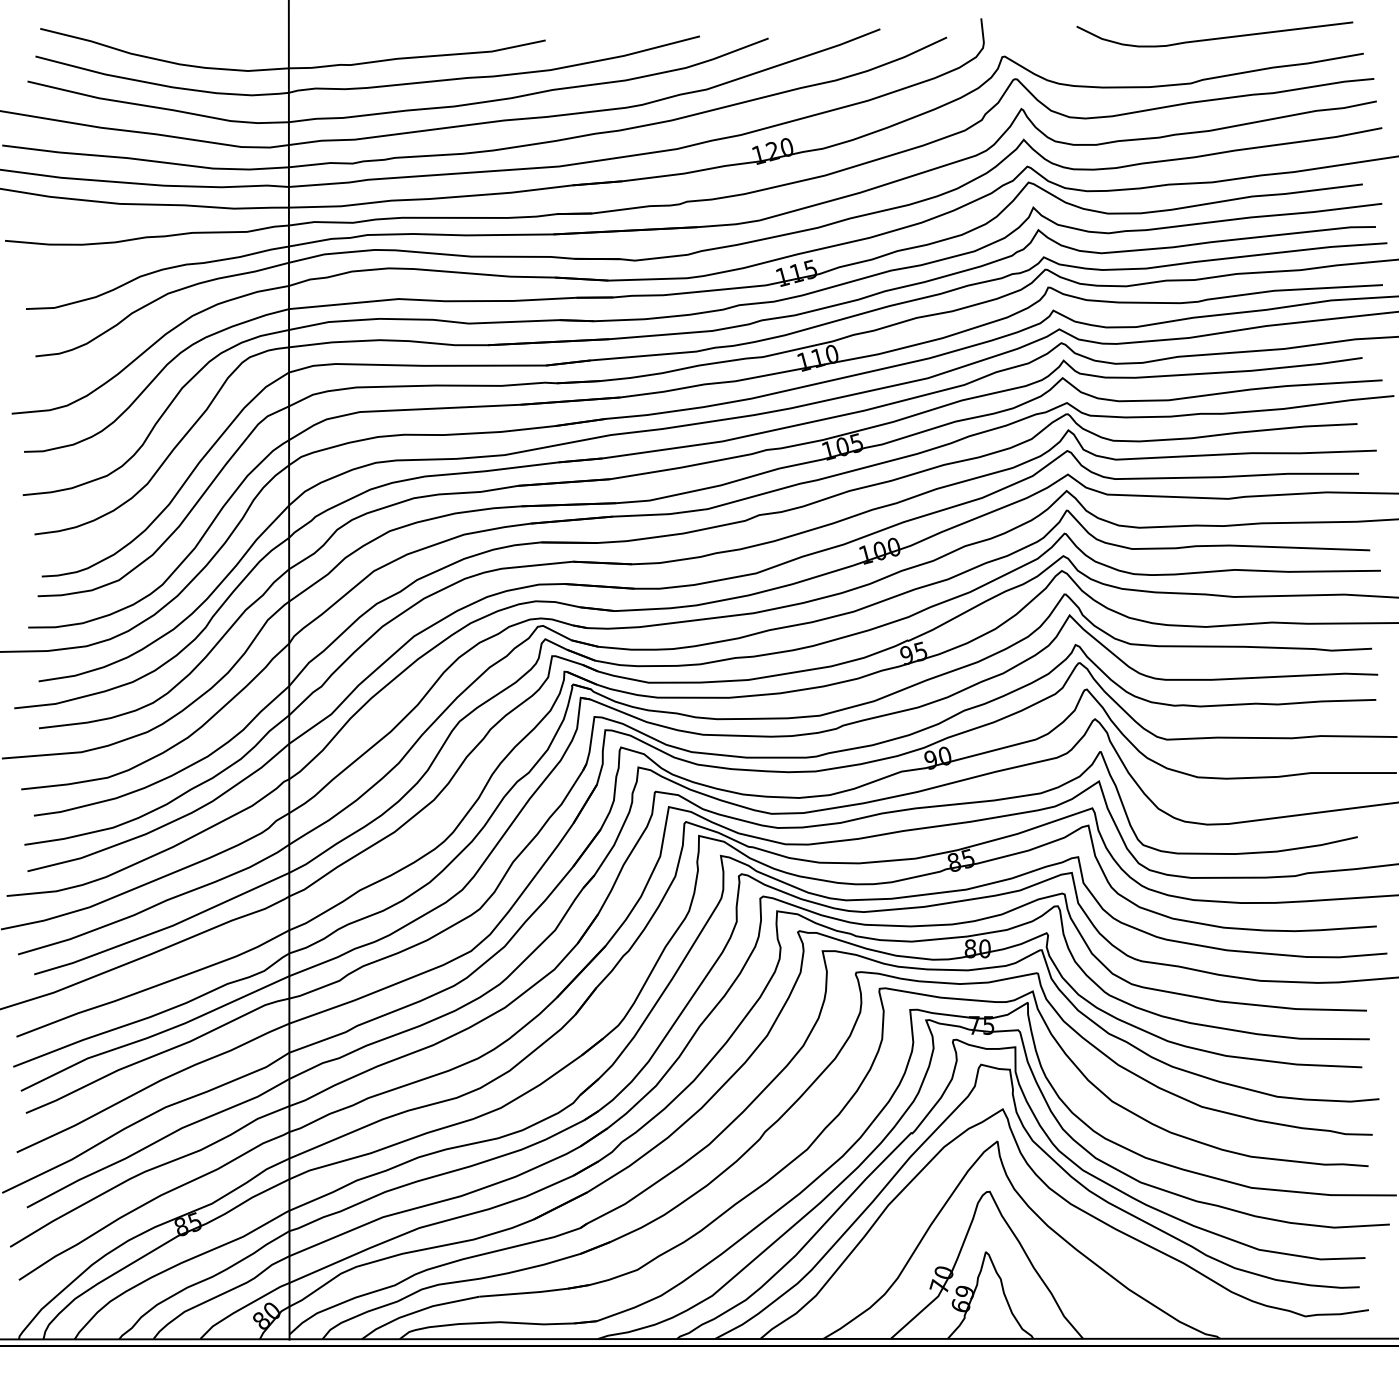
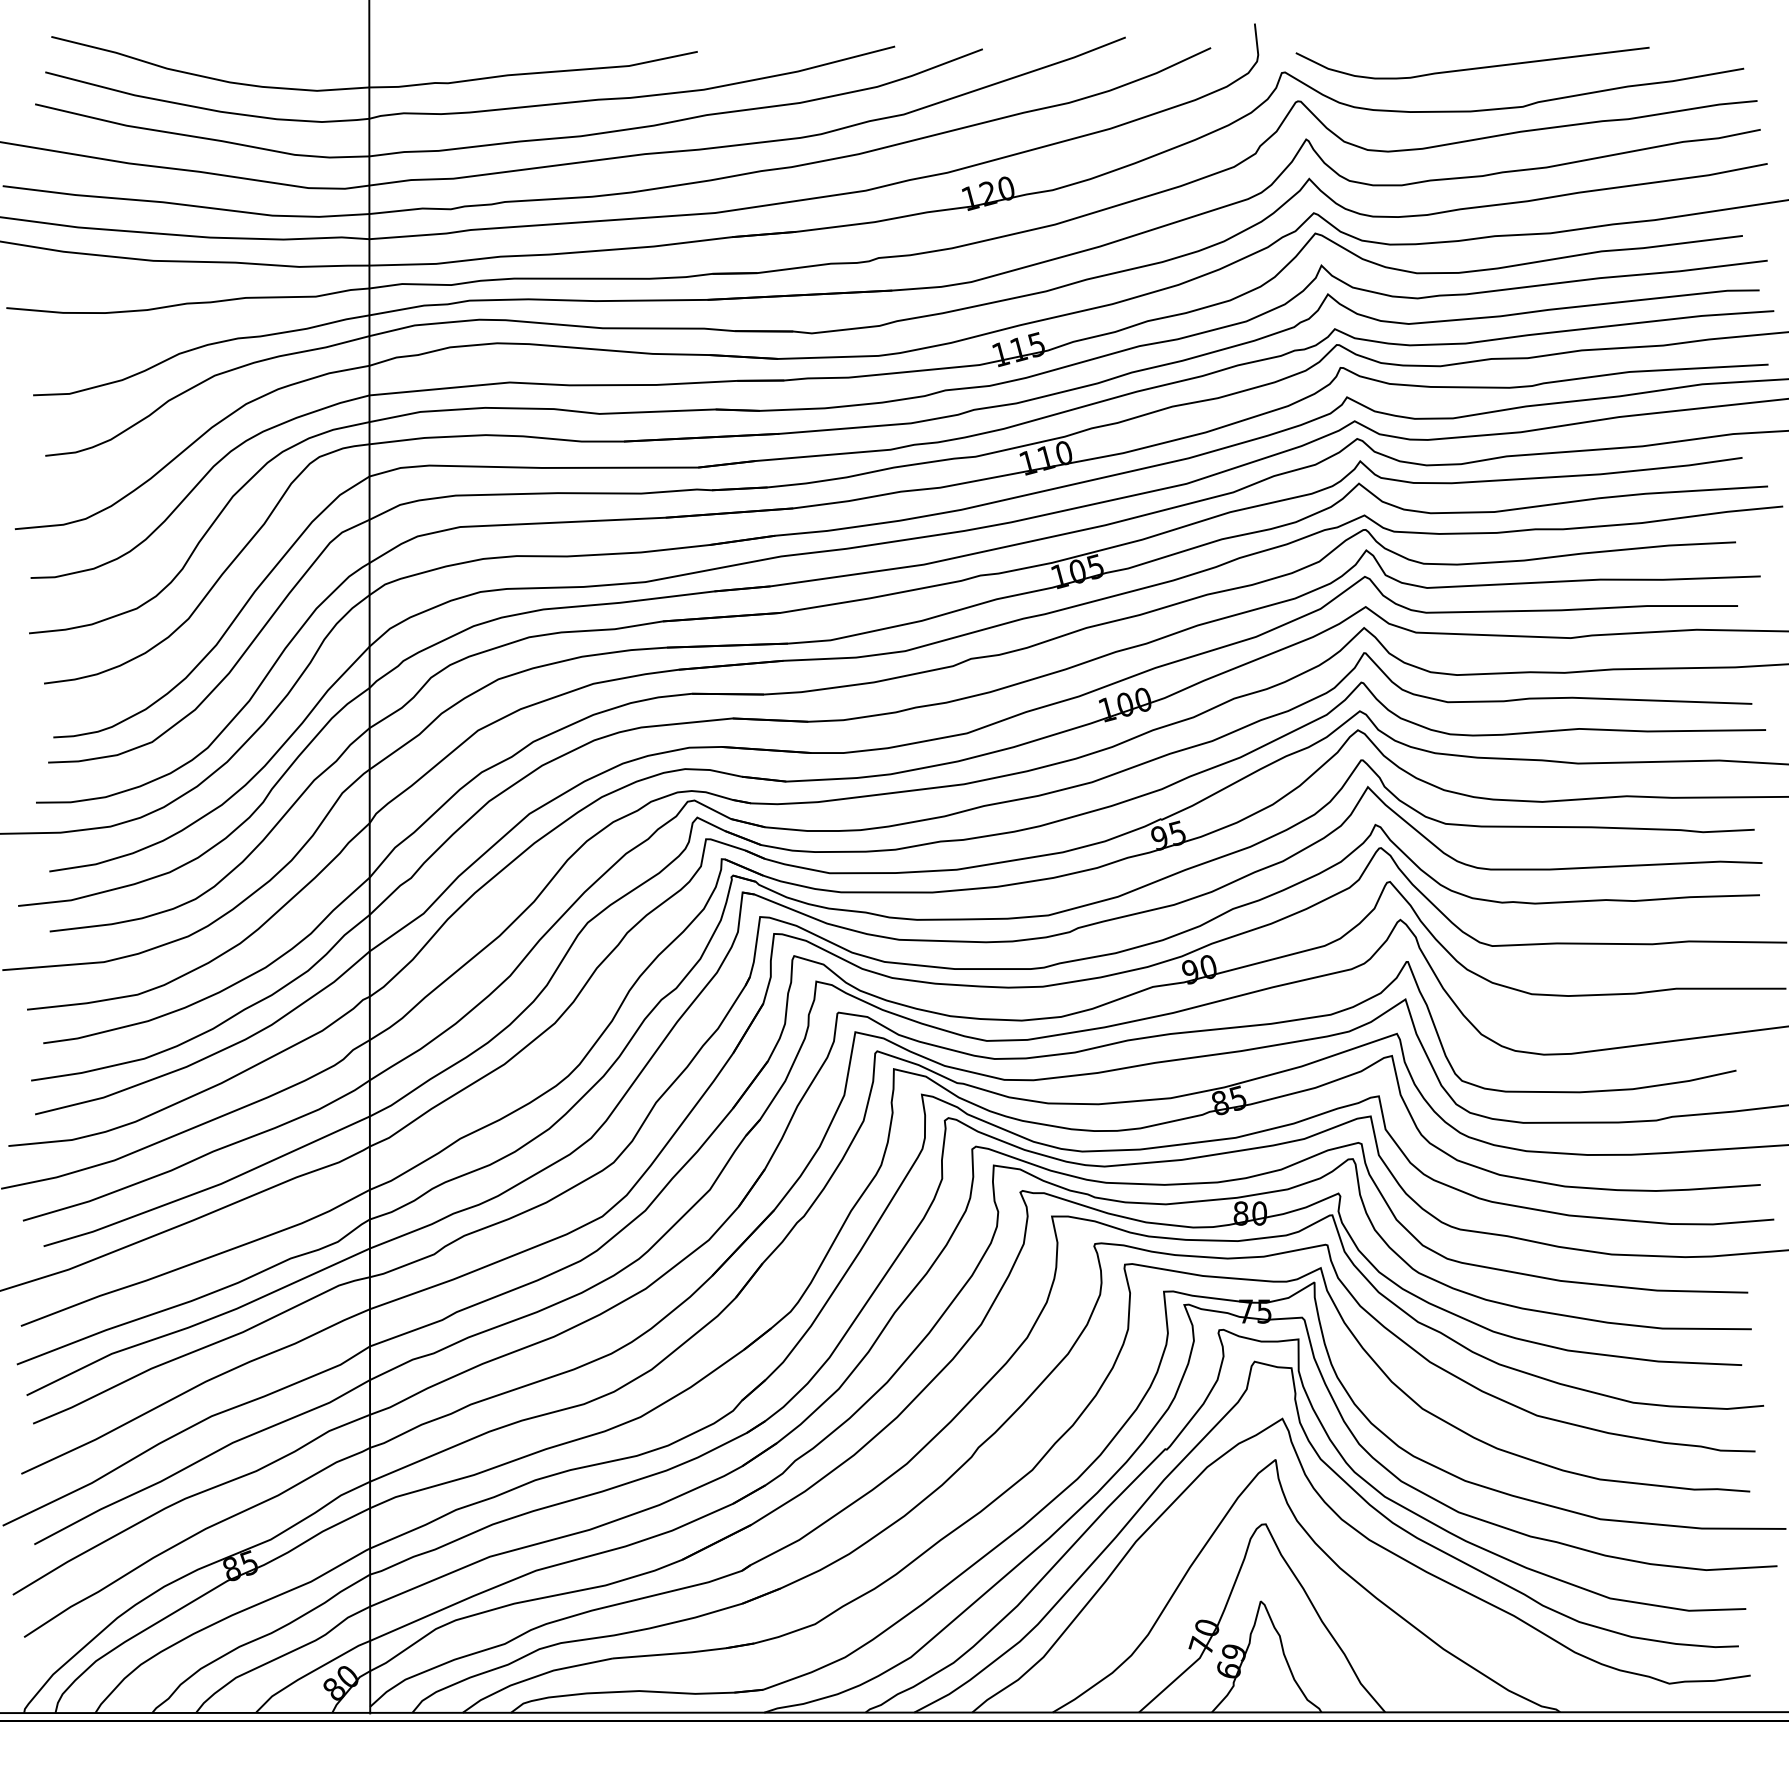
curve: (1216, 37) -> (1474, 67), moved

